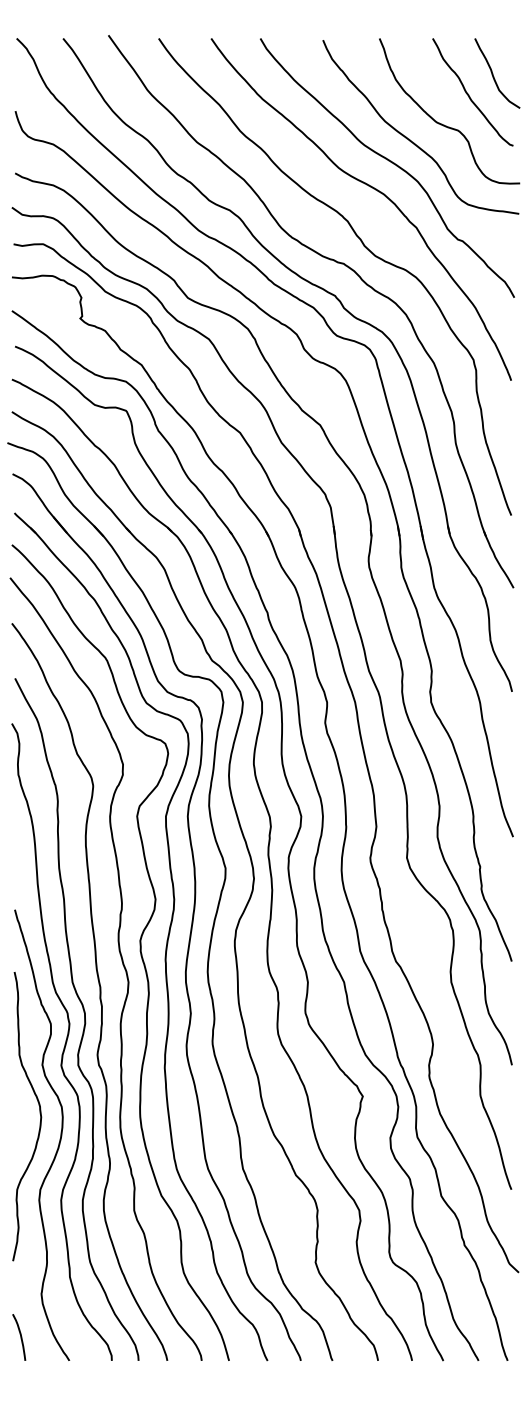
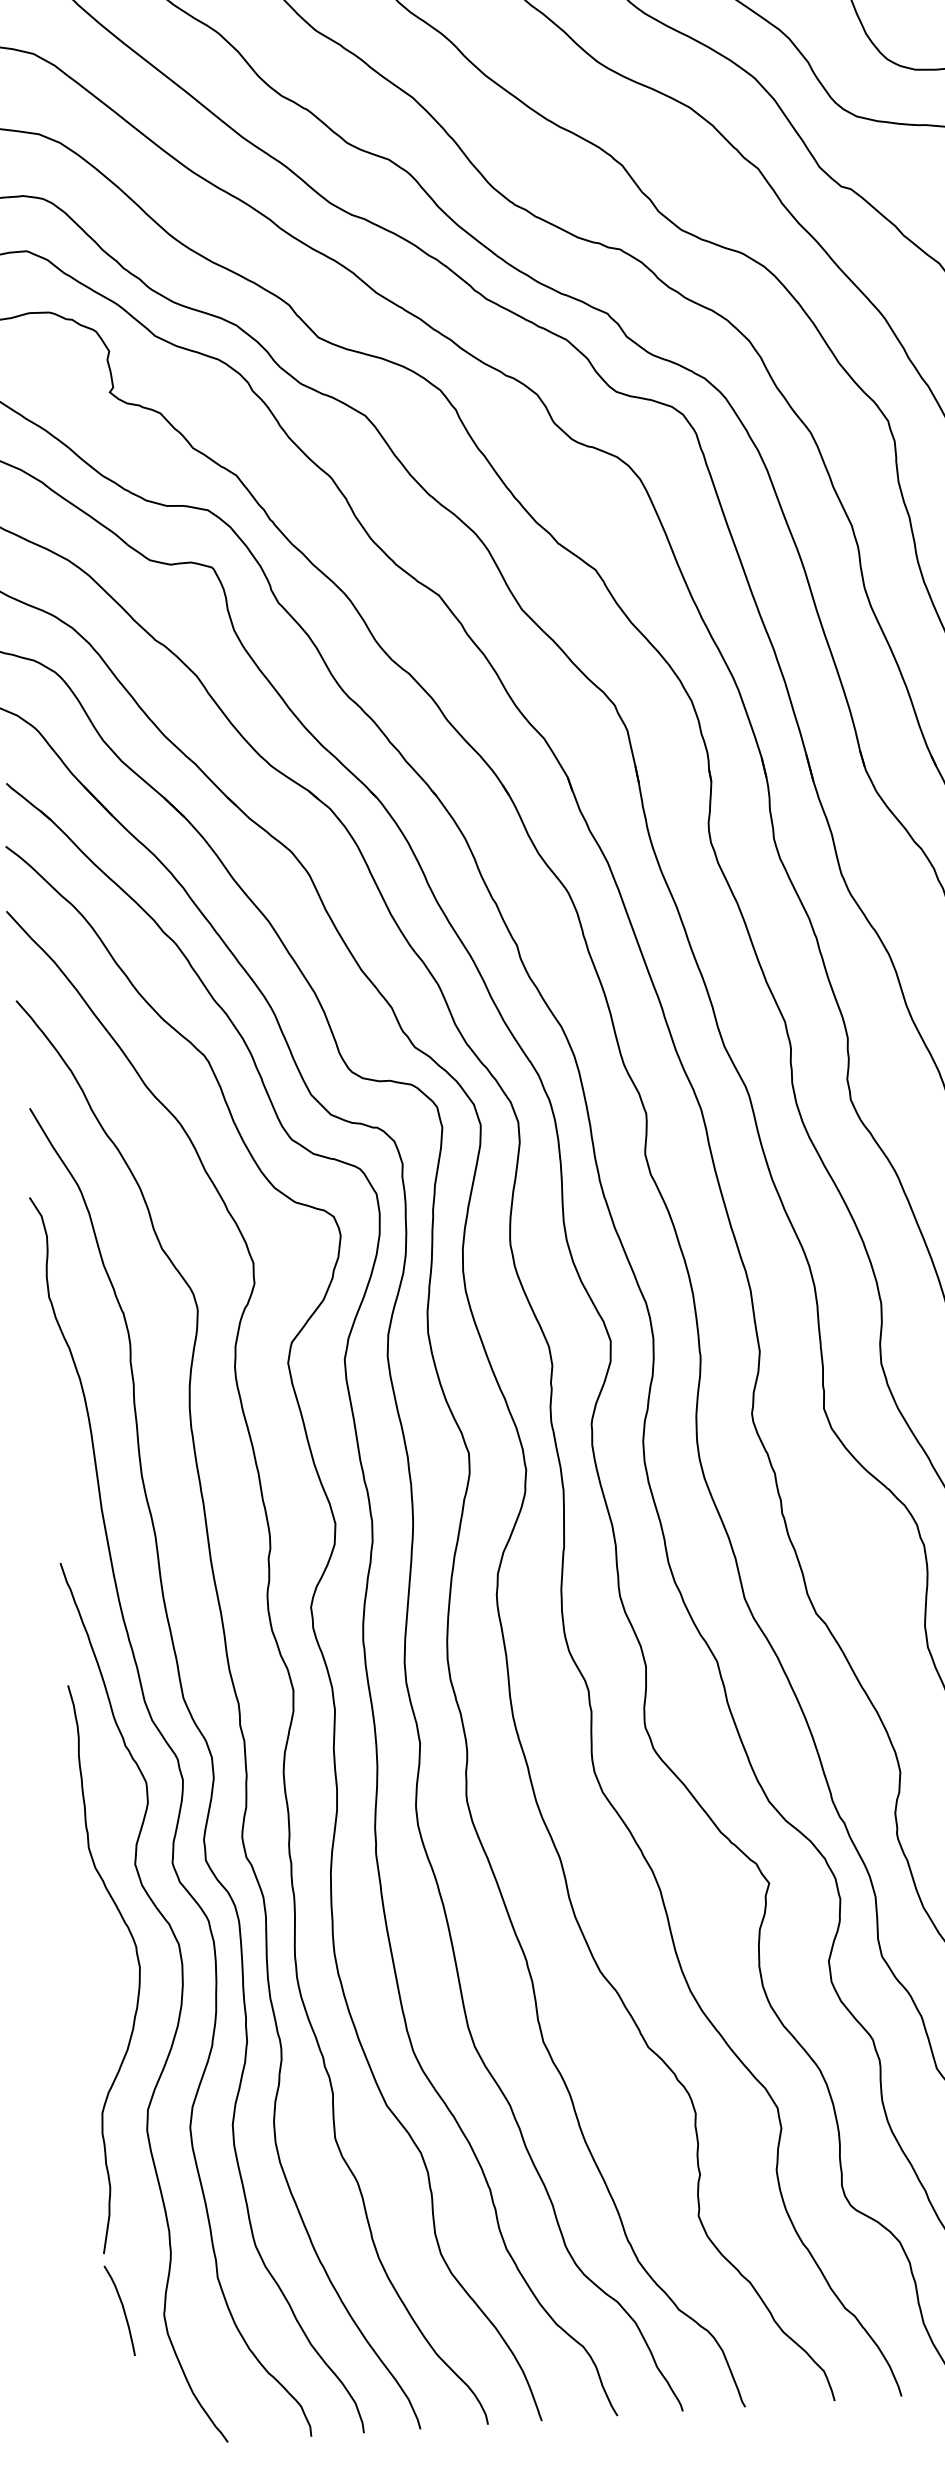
curve: (20, 1337) -> (122, 2310), moved

